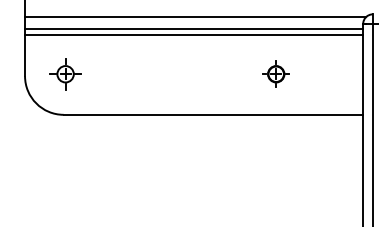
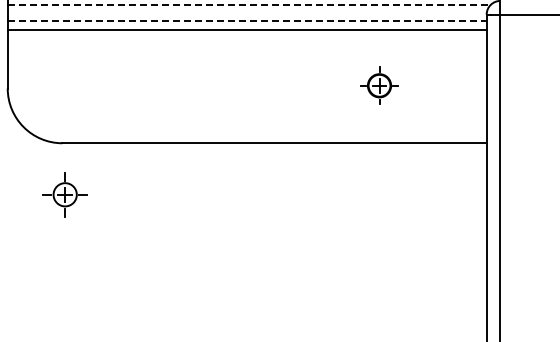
line: (195, 17) -> (249, 5), solid -> dashed
line: (194, 28) -> (247, 21), solid -> dashed
part: (65, 74) -> (64, 194), moved
part: (276, 74) -> (379, 85), moved

